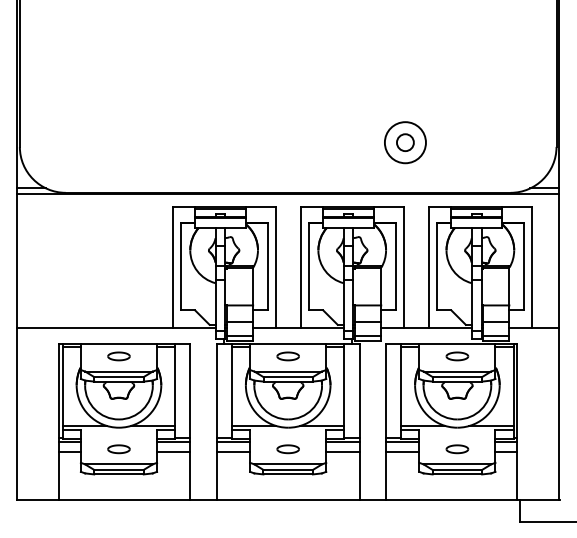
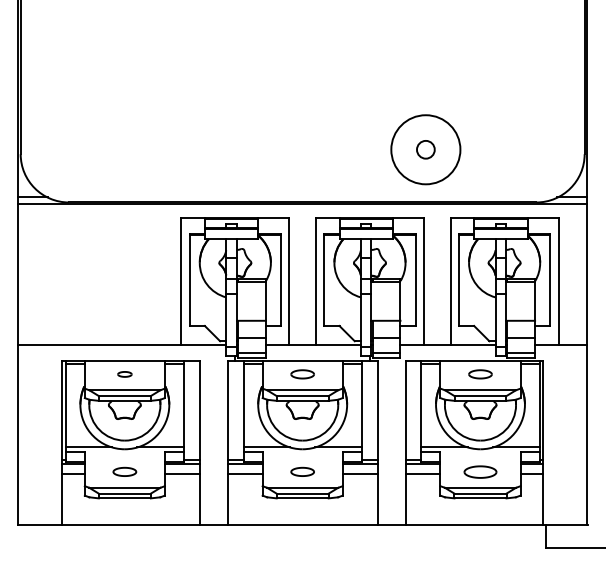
circle: (405, 142) -> (425, 149), size x1.6
part: (118, 356) -> (124, 374), size x0.6
part: (457, 448) -> (480, 471), size x1.4

